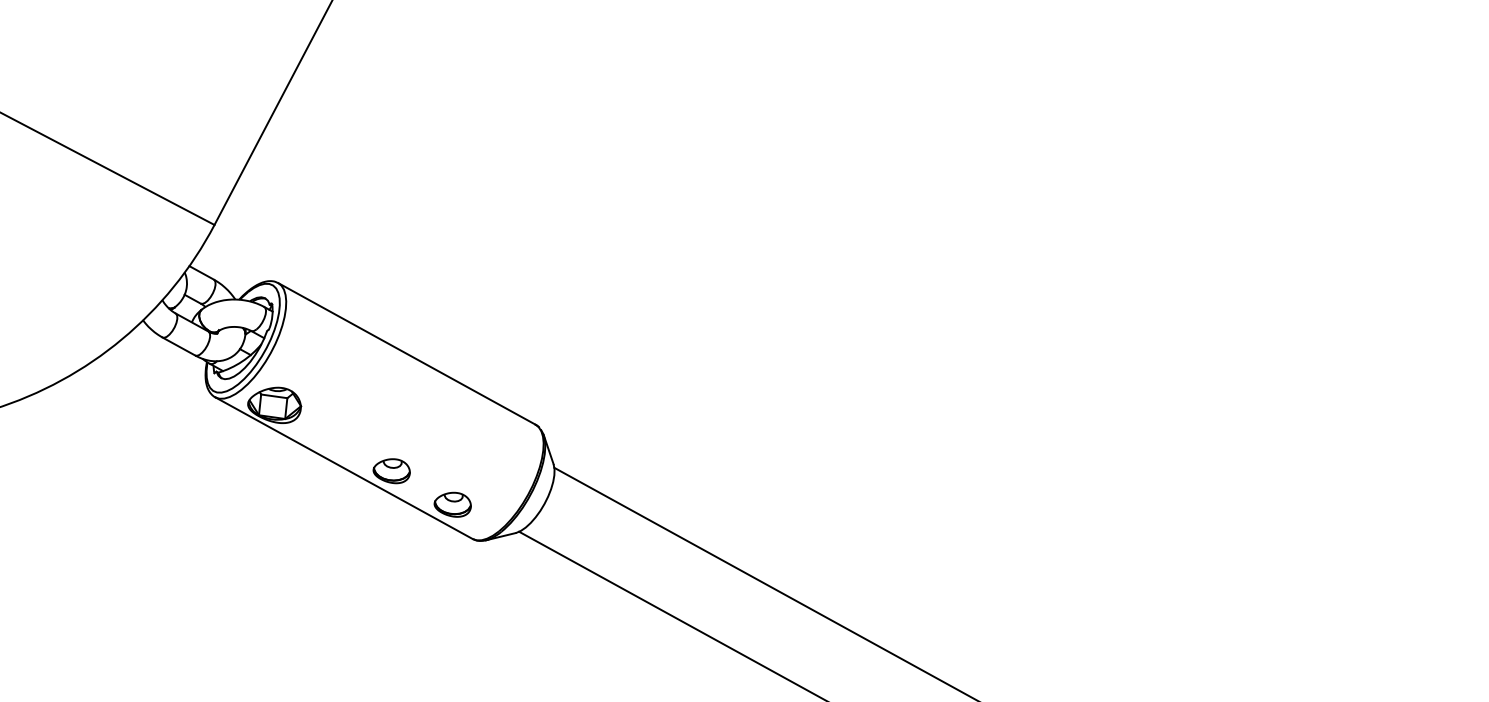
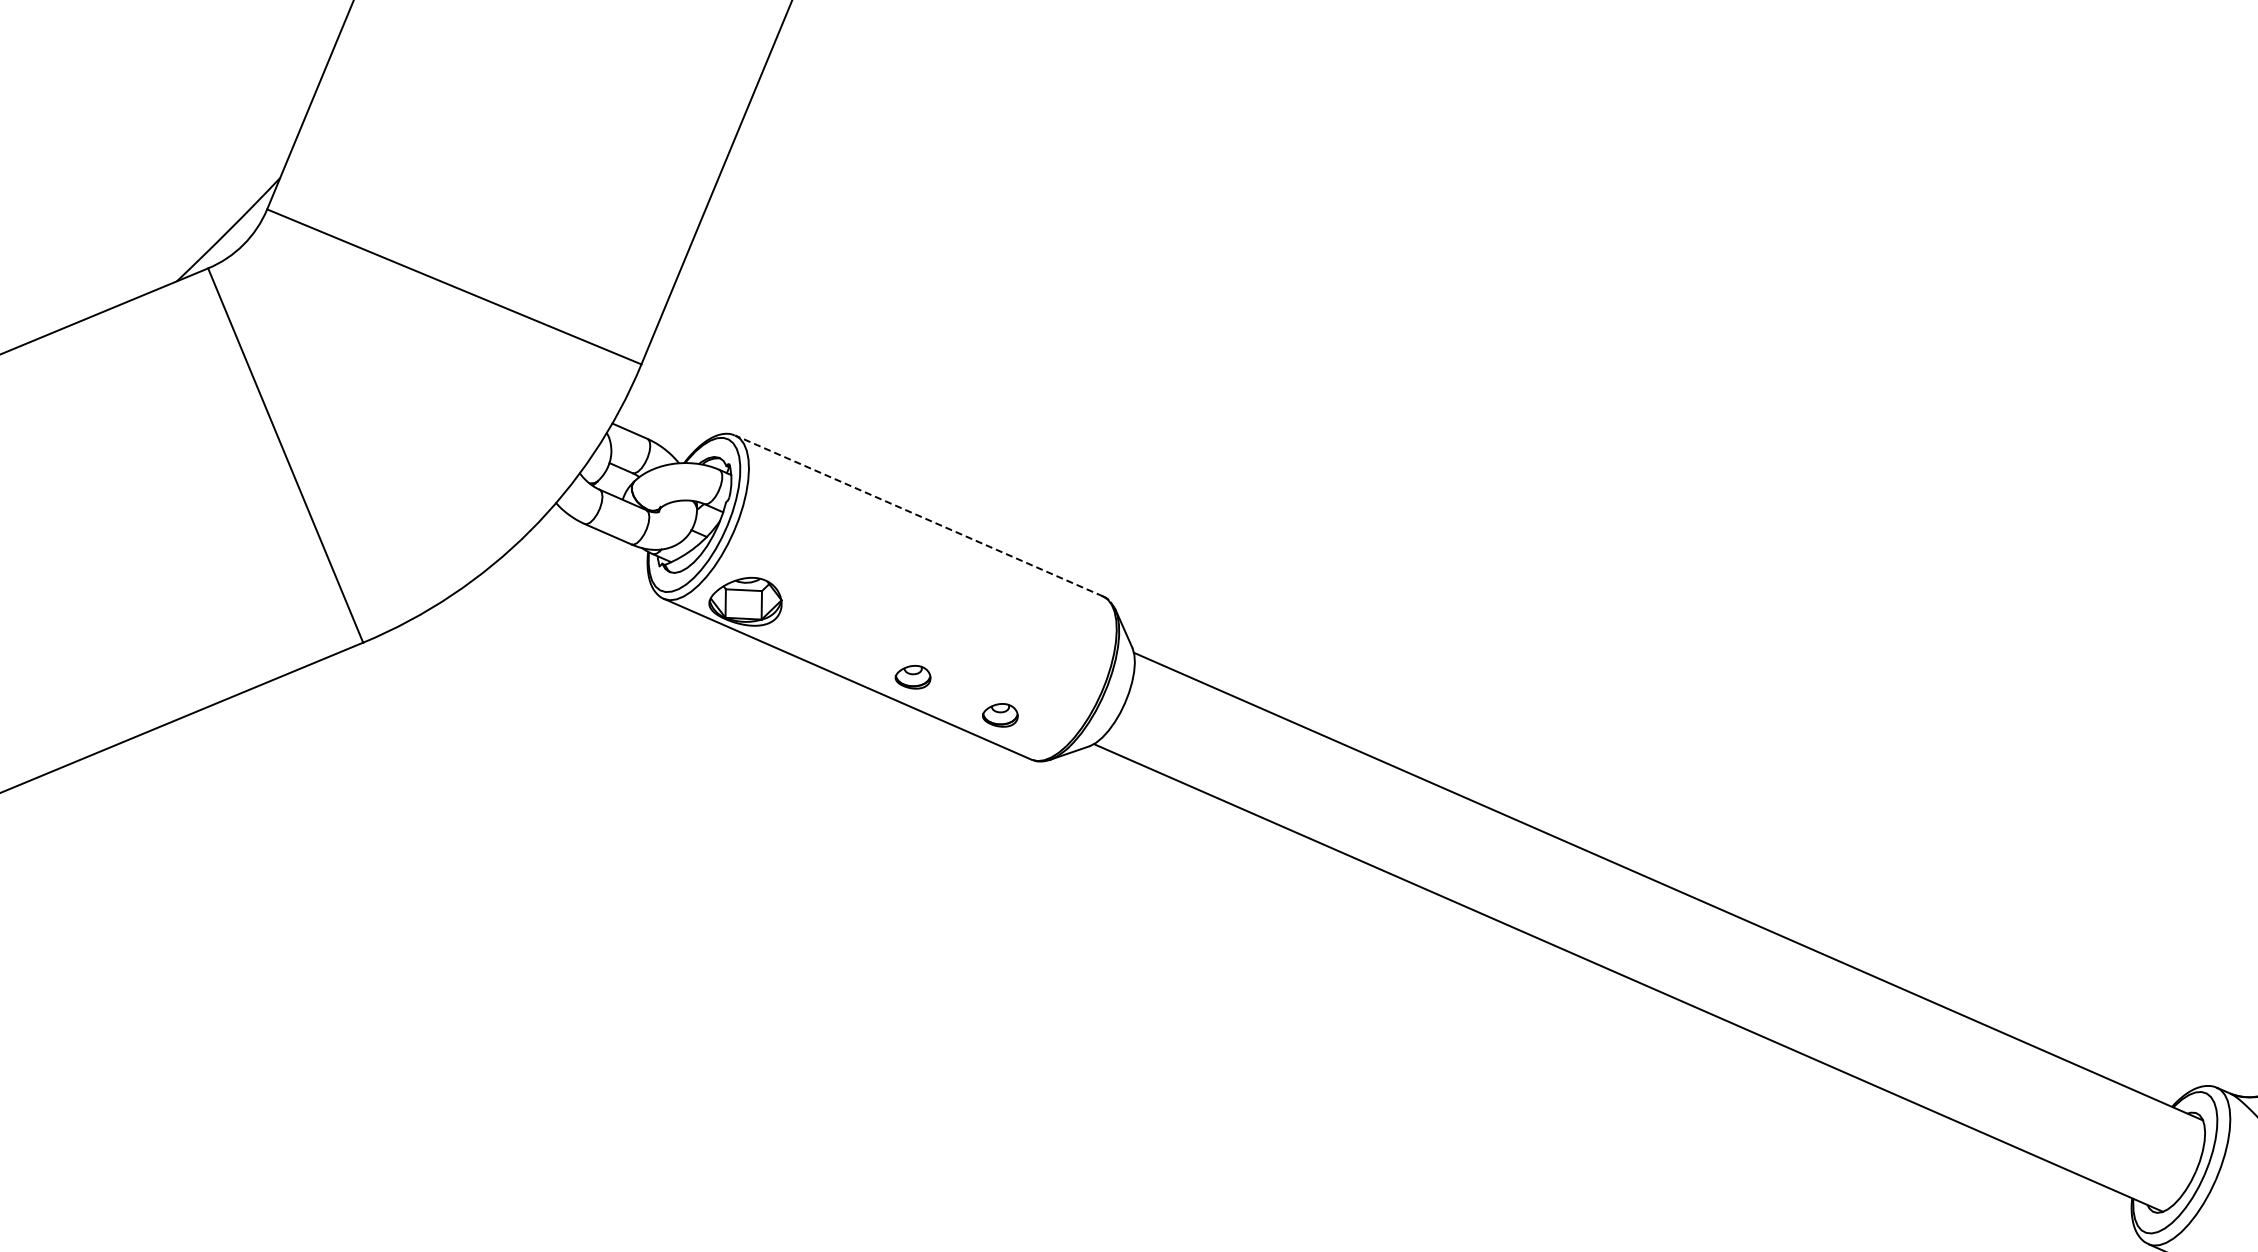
line: (407, 354) -> (919, 516), solid -> dashed
part: (391, 471) -> (912, 677), size x0.7
part: (452, 504) -> (1000, 715), size x0.7

